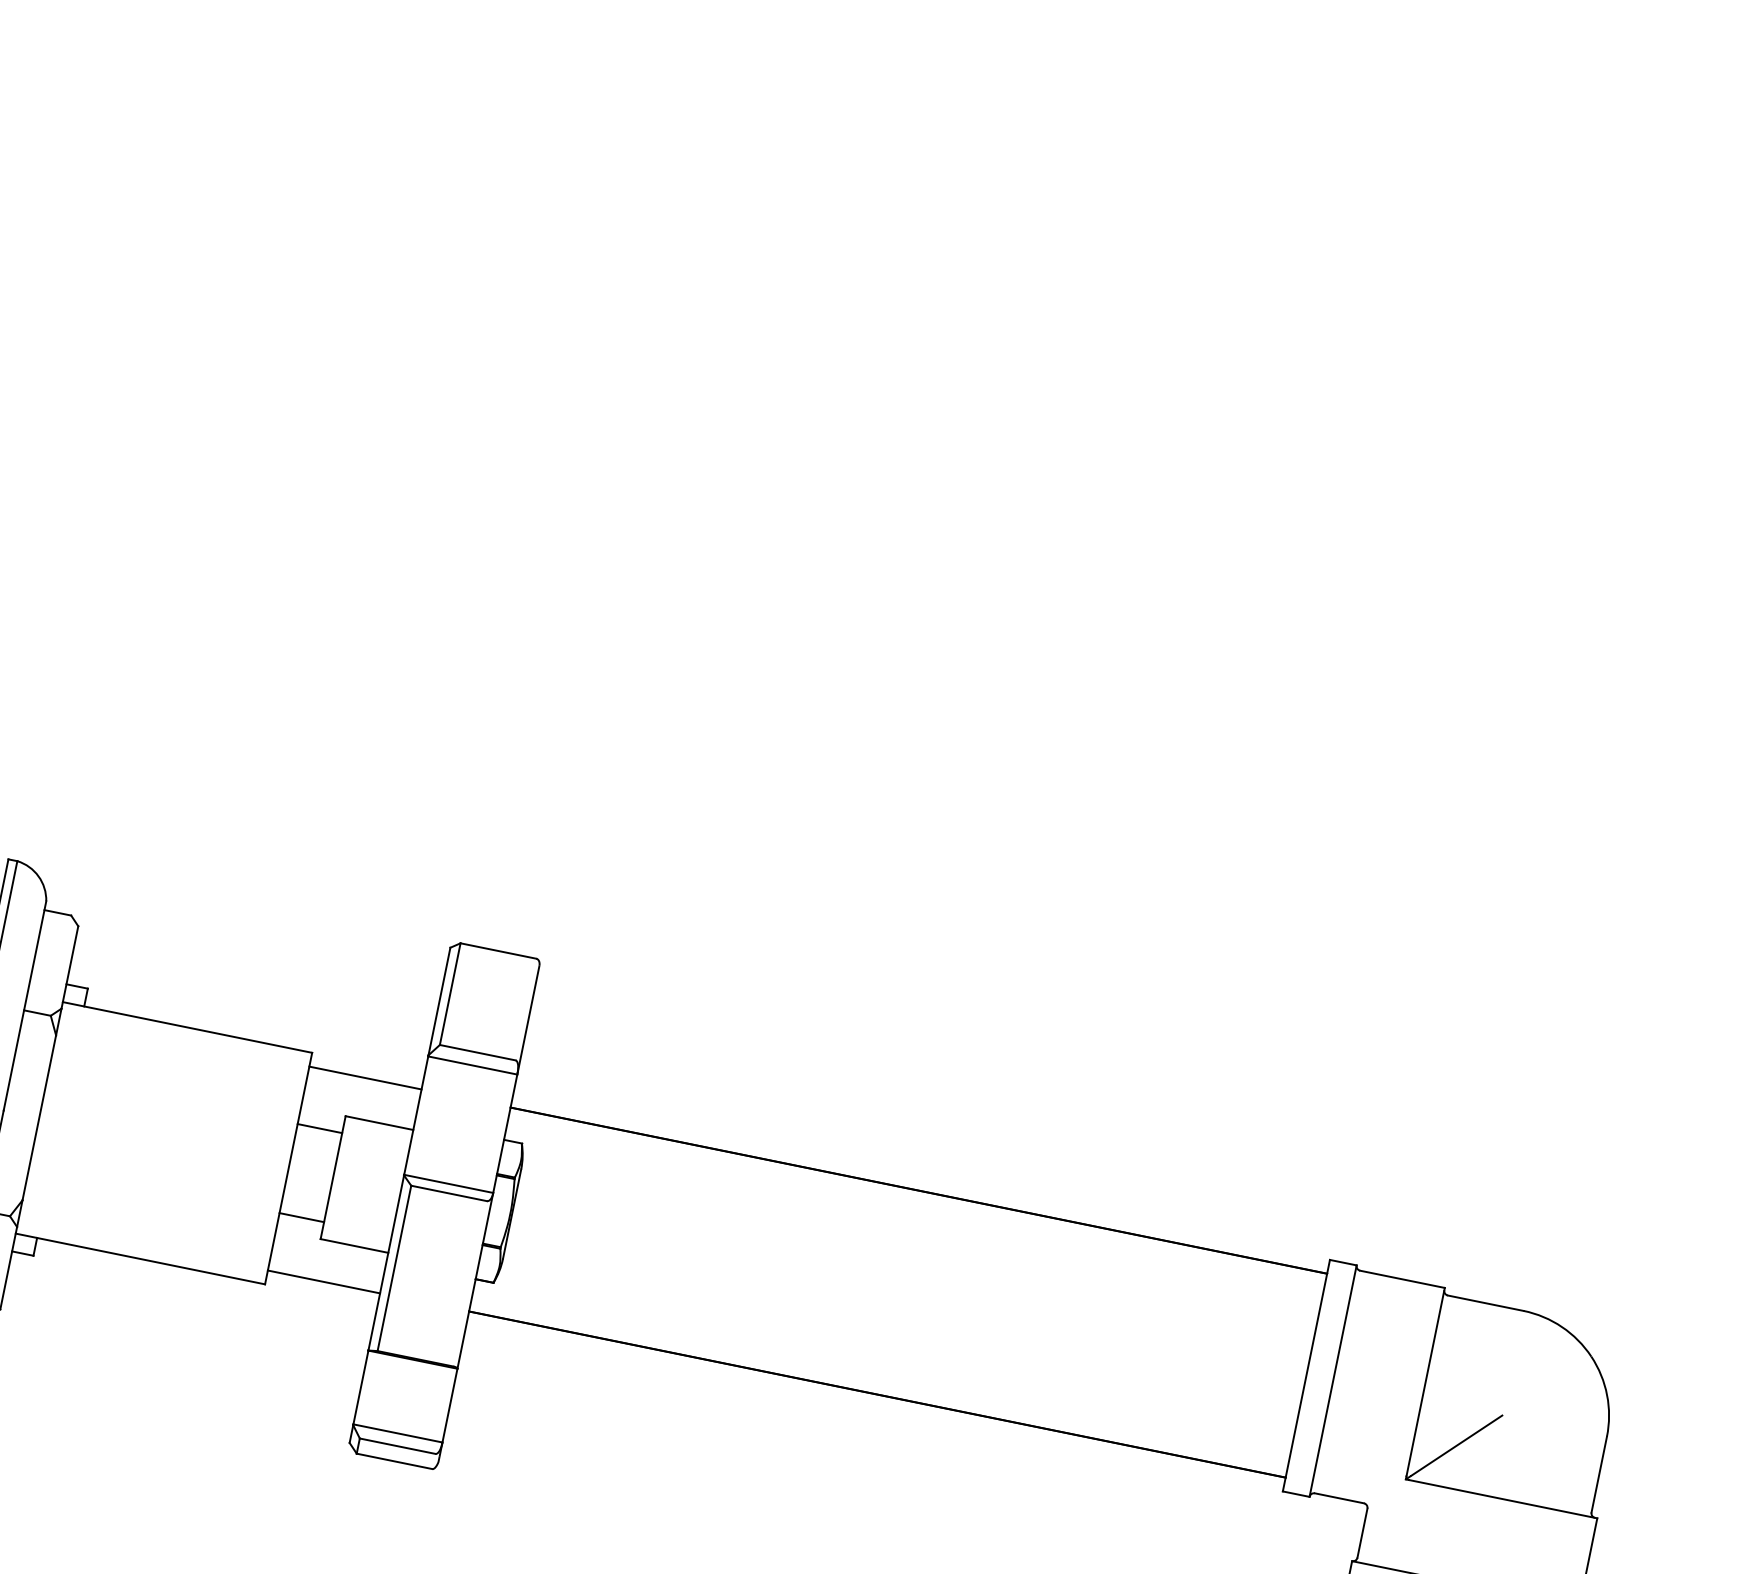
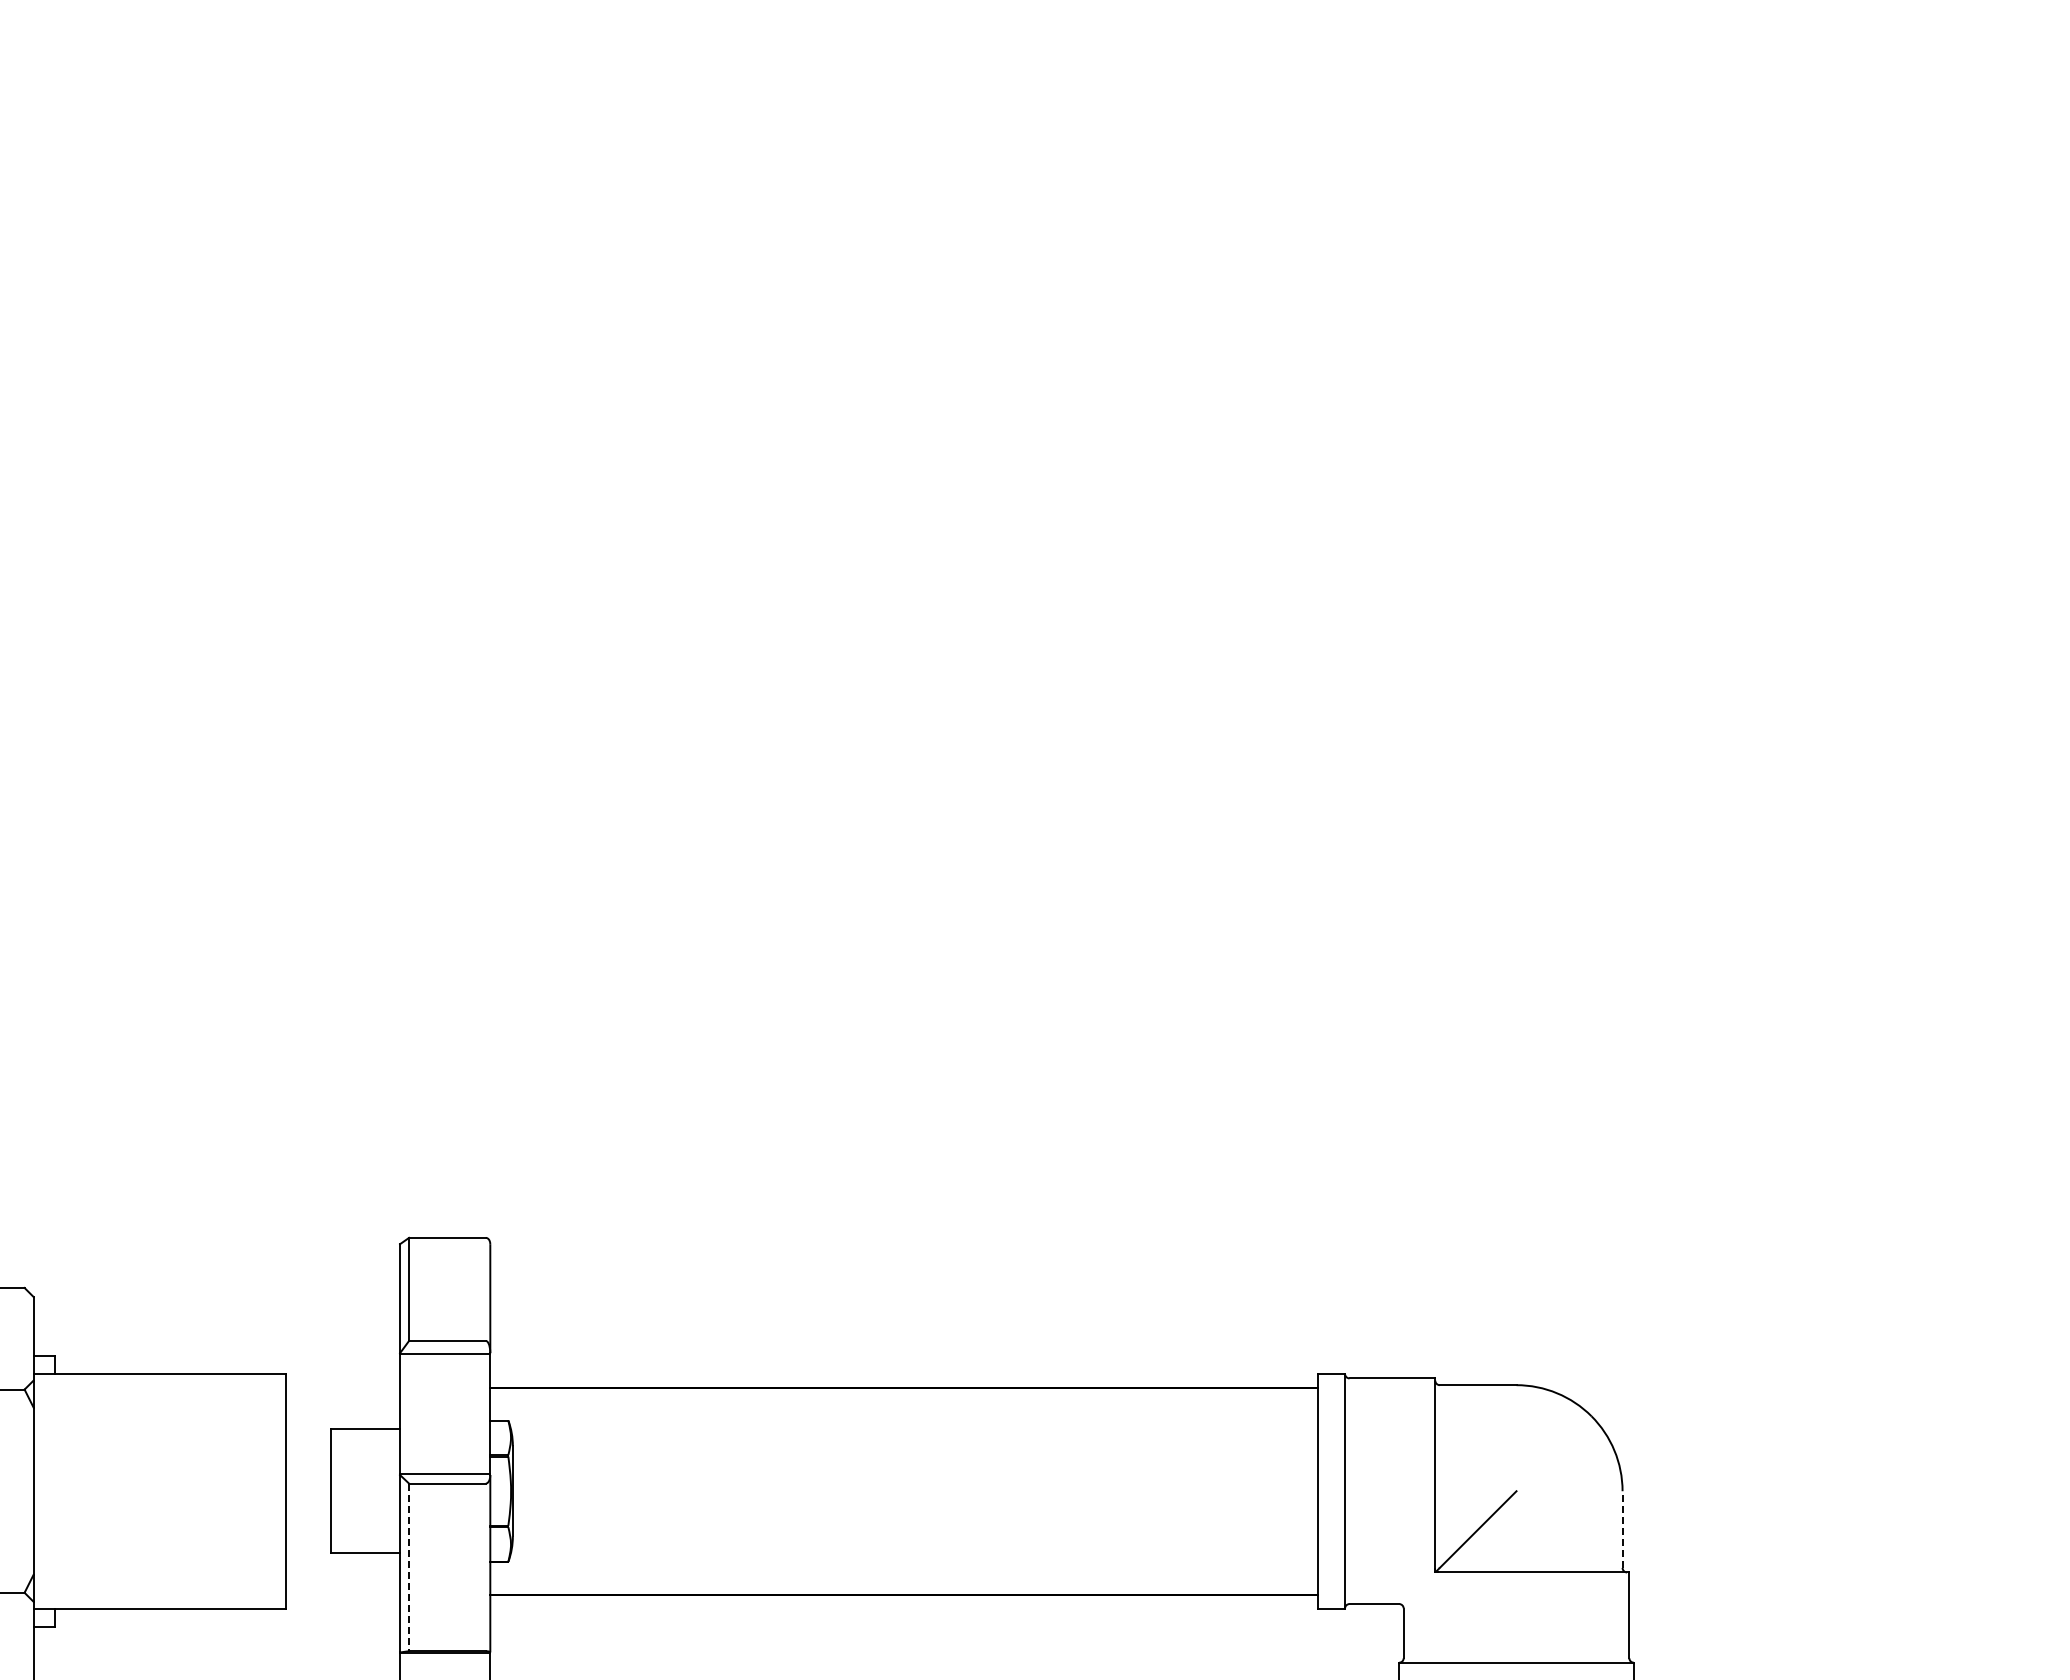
line: (365, 1077) -> (343, 1387), removed
line: (319, 1128) -> (308, 1446), removed
line: (301, 1217) -> (308, 1536), removed
line: (394, 1268) -> (409, 1567), solid -> dashed
line: (324, 1281) -> (343, 1594), removed
line: (1599, 1474) -> (1622, 1529), solid -> dashed

